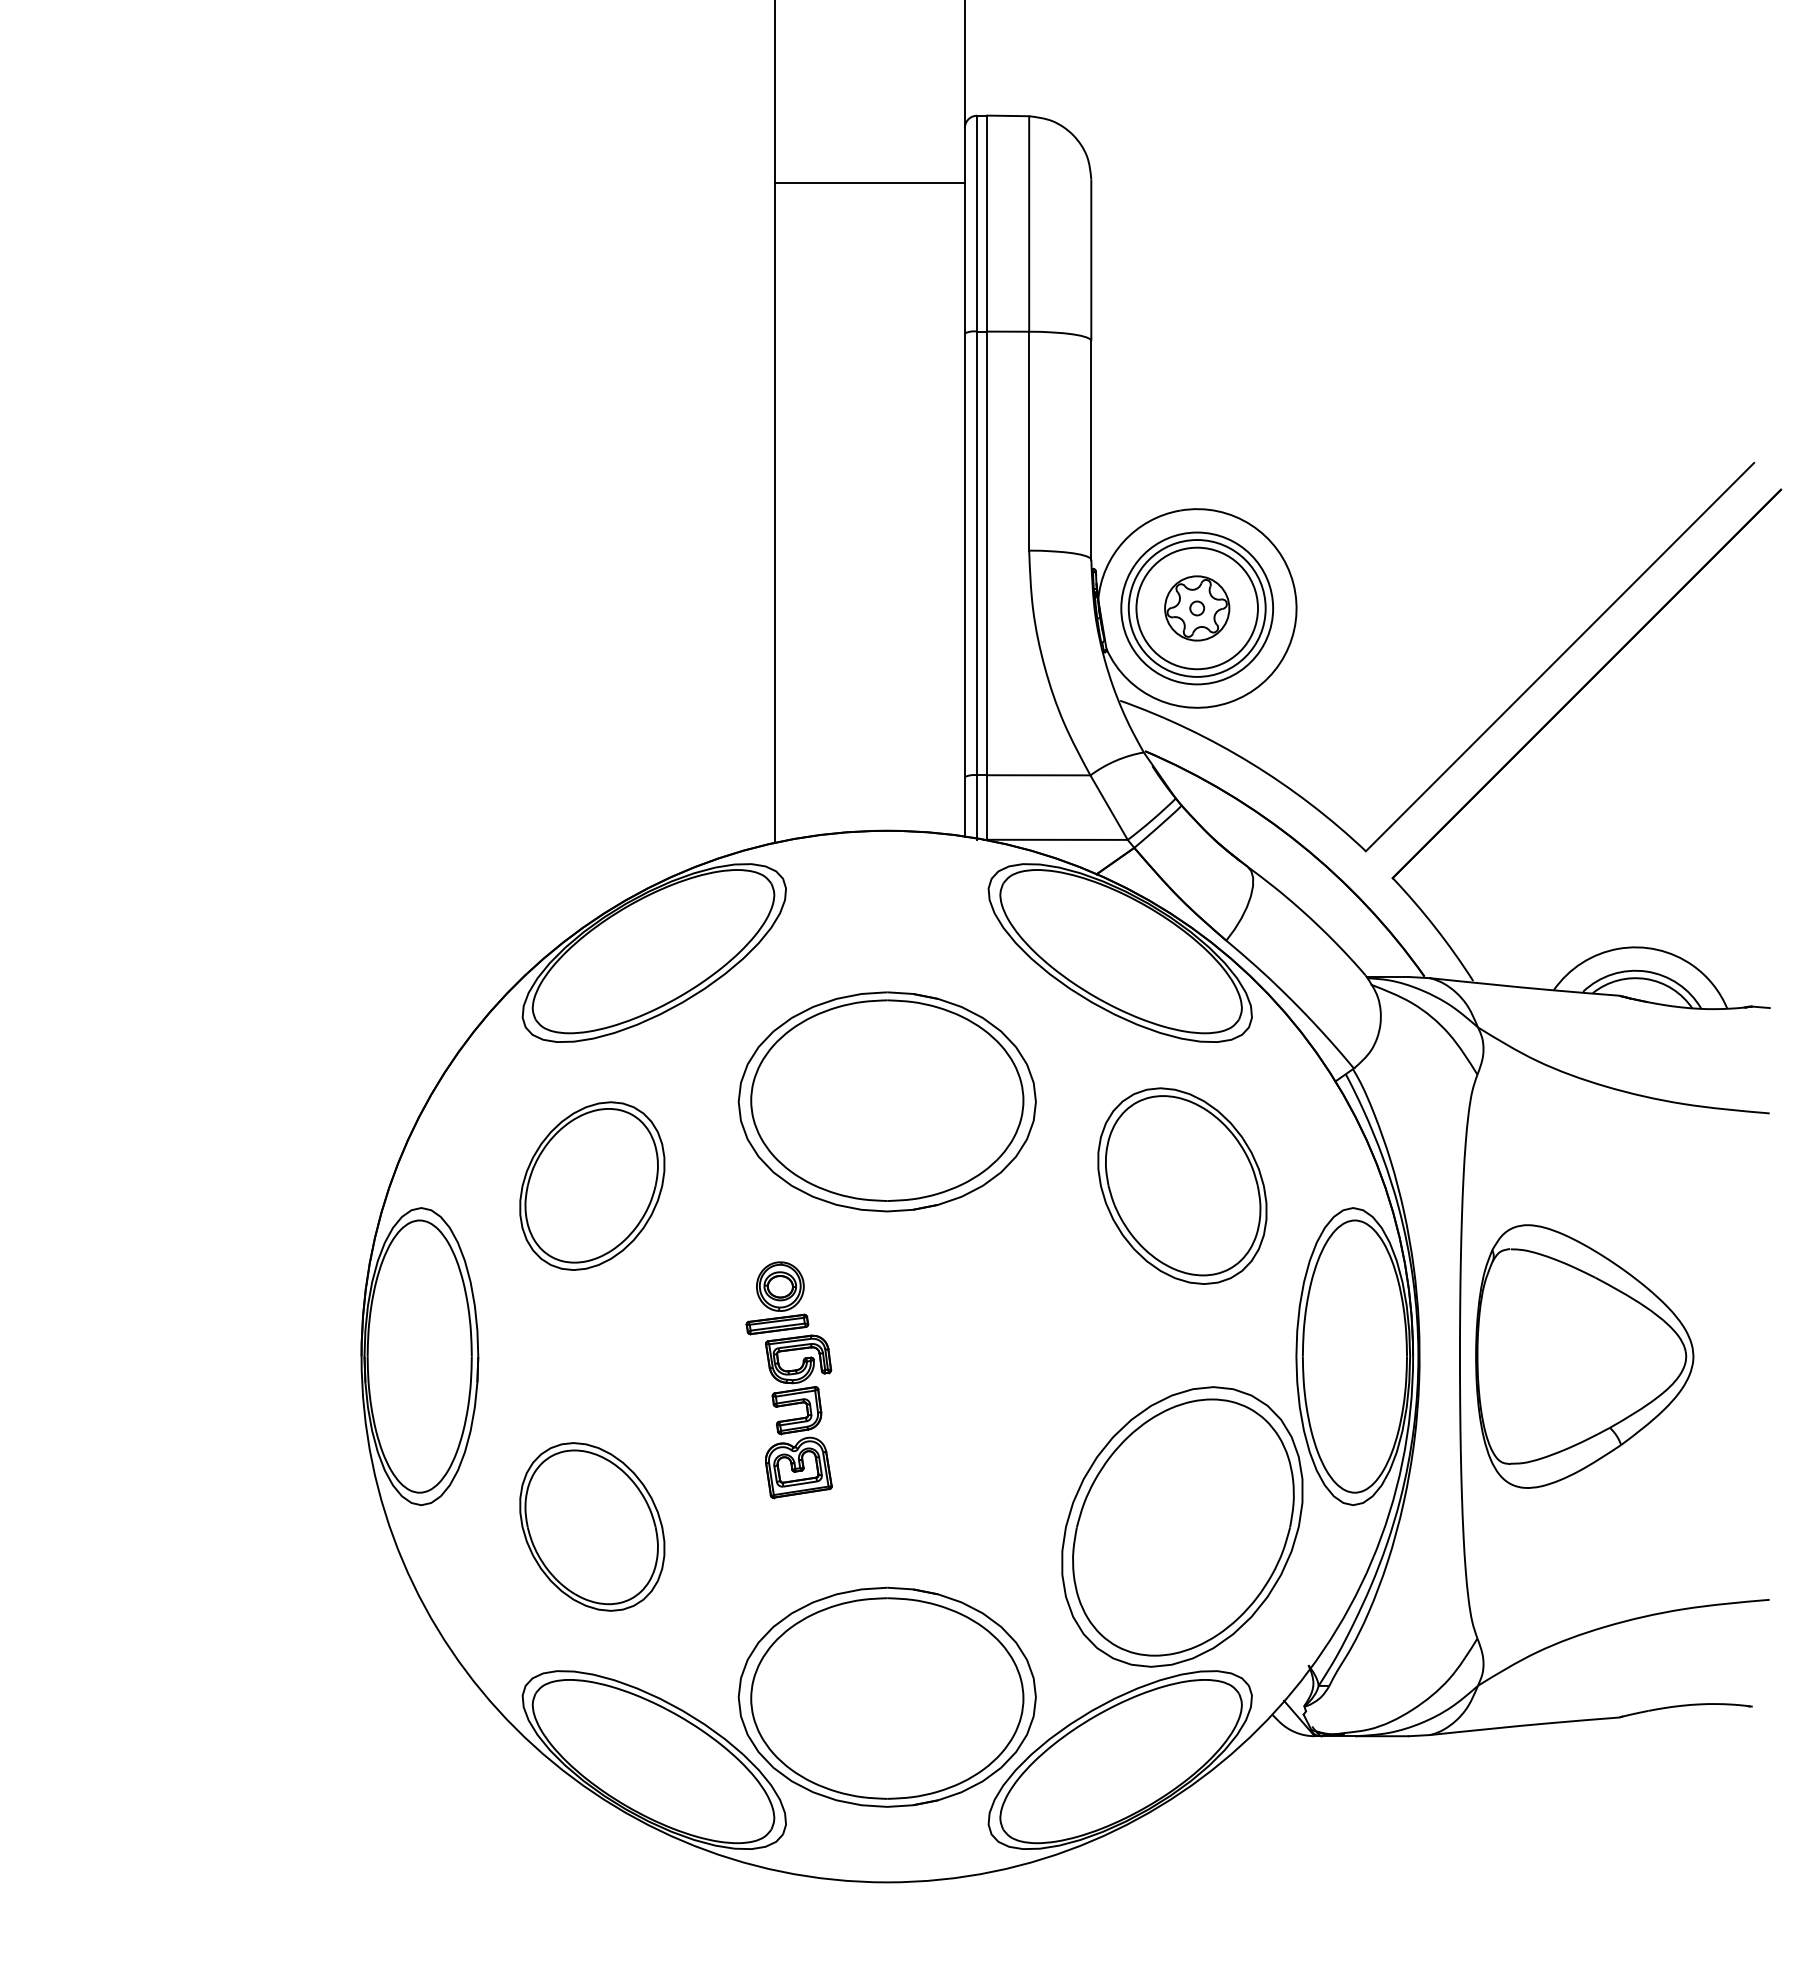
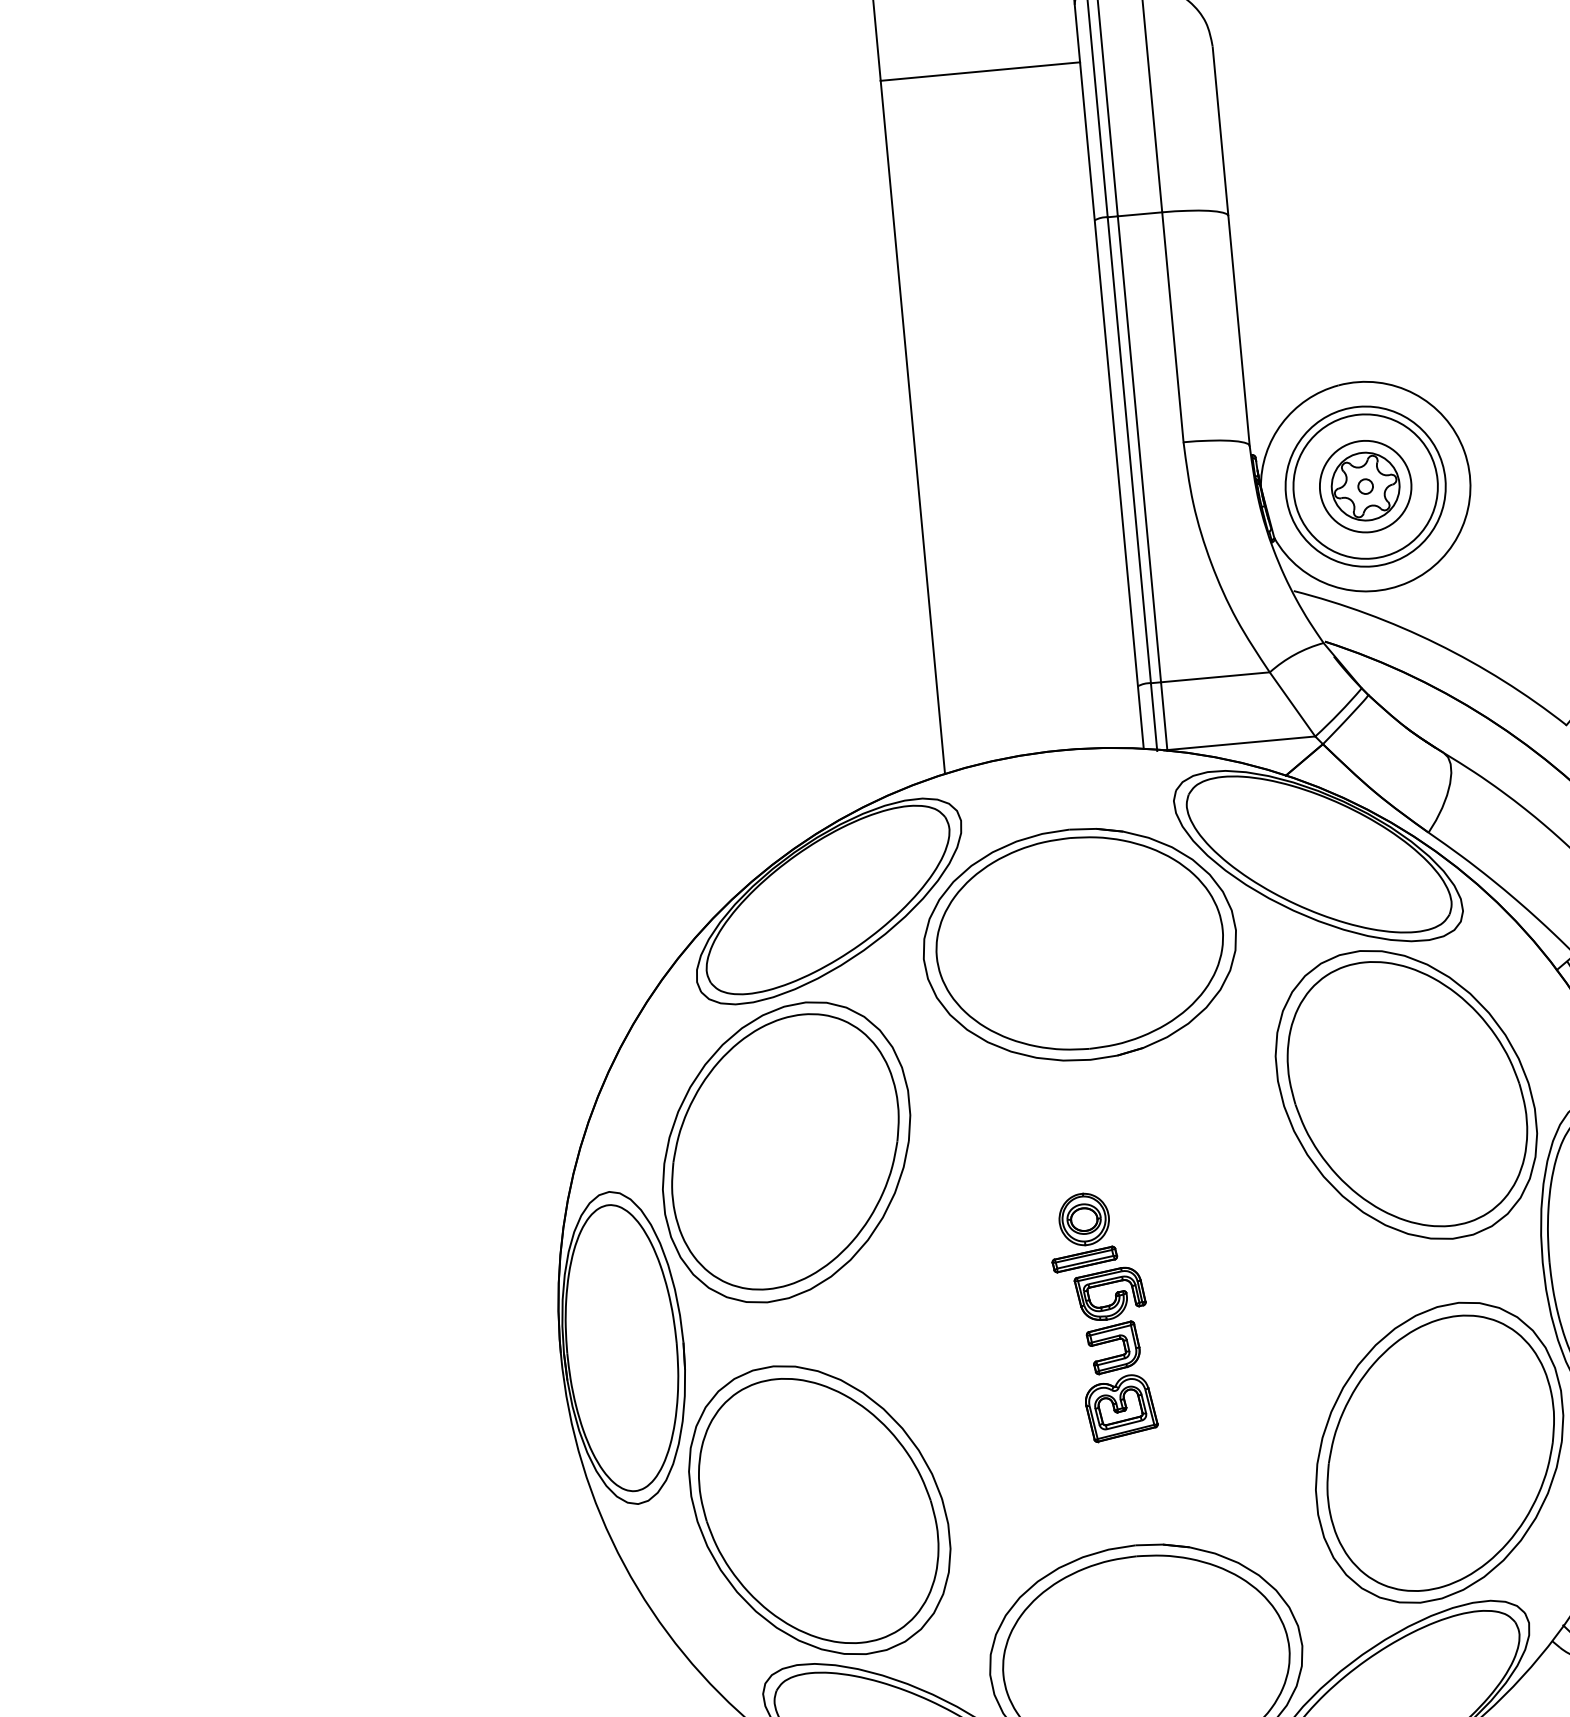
circle: (1196, 608) -> (1364, 486), size x0.71
part: (886, 1101) -> (1078, 944), moved
part: (592, 1185) -> (786, 1151), size x1.67
part: (1182, 1185) -> (1406, 1094), size x1.43
part: (788, 1380) -> (1101, 1317), moved
part: (592, 1526) -> (819, 1509), size x1.67

